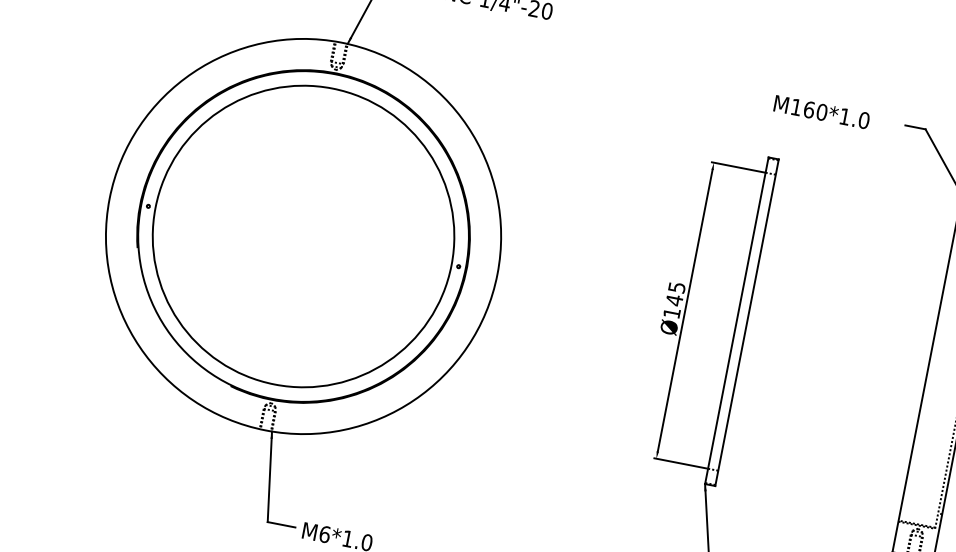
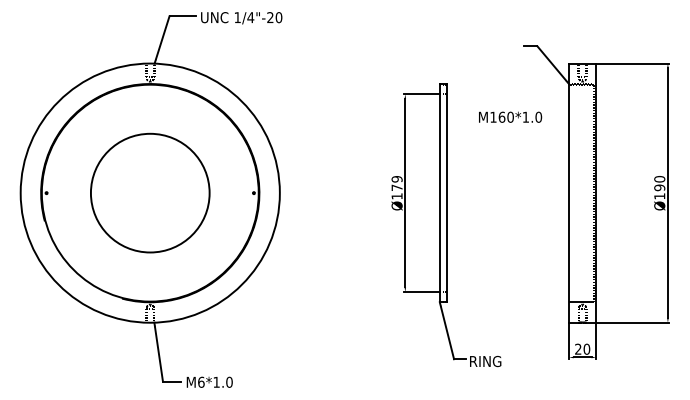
text: (822, 111) -> (510, 116), moved
circle: (303, 237) -> (150, 193), size x0.6
text: (674, 293) -> (396, 183), Ø145 -> Ø179

